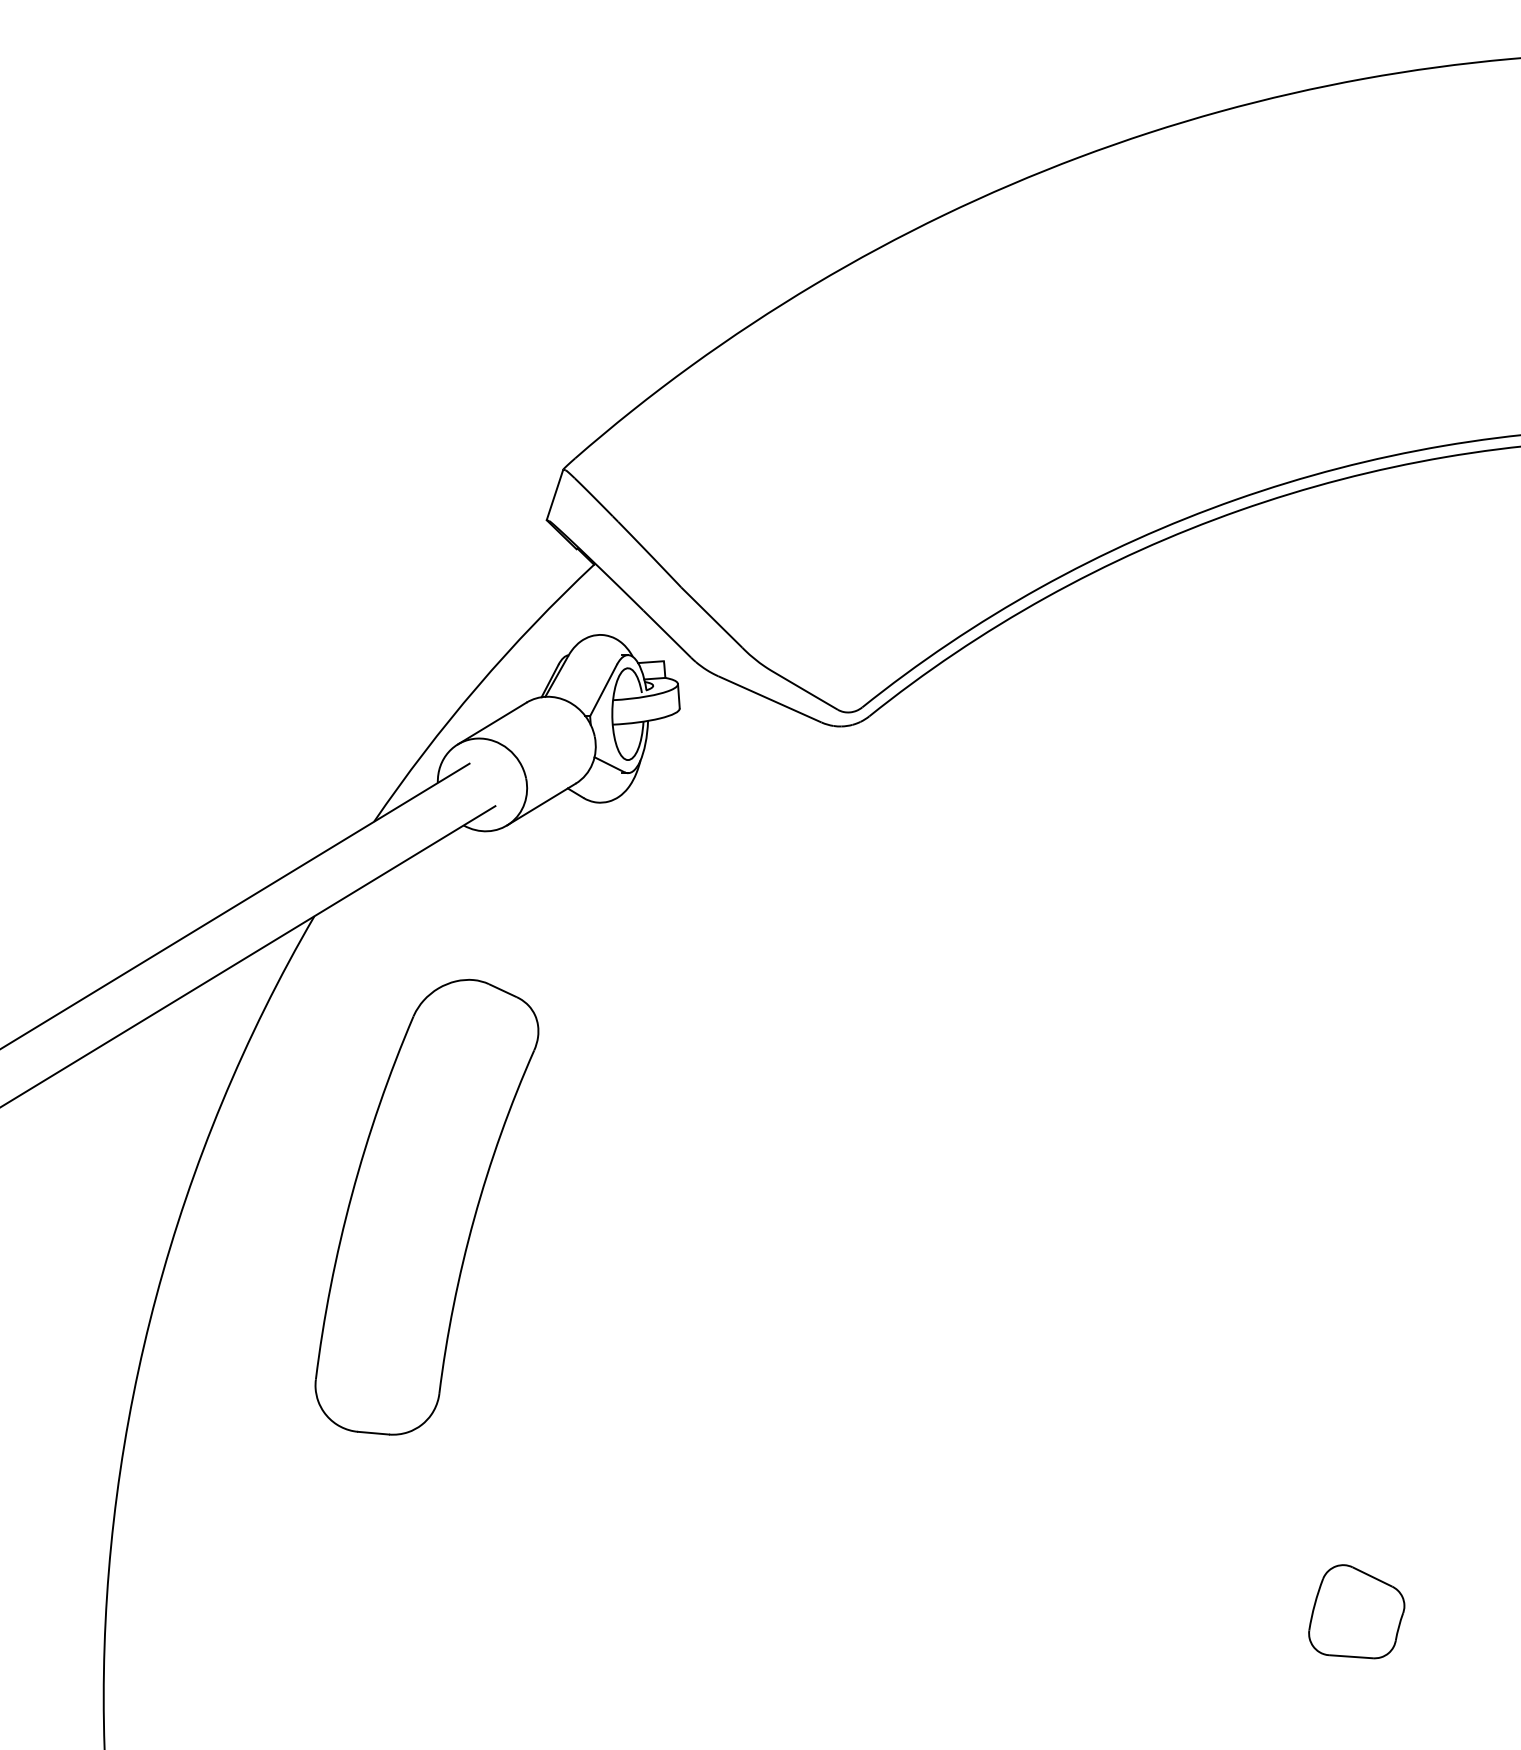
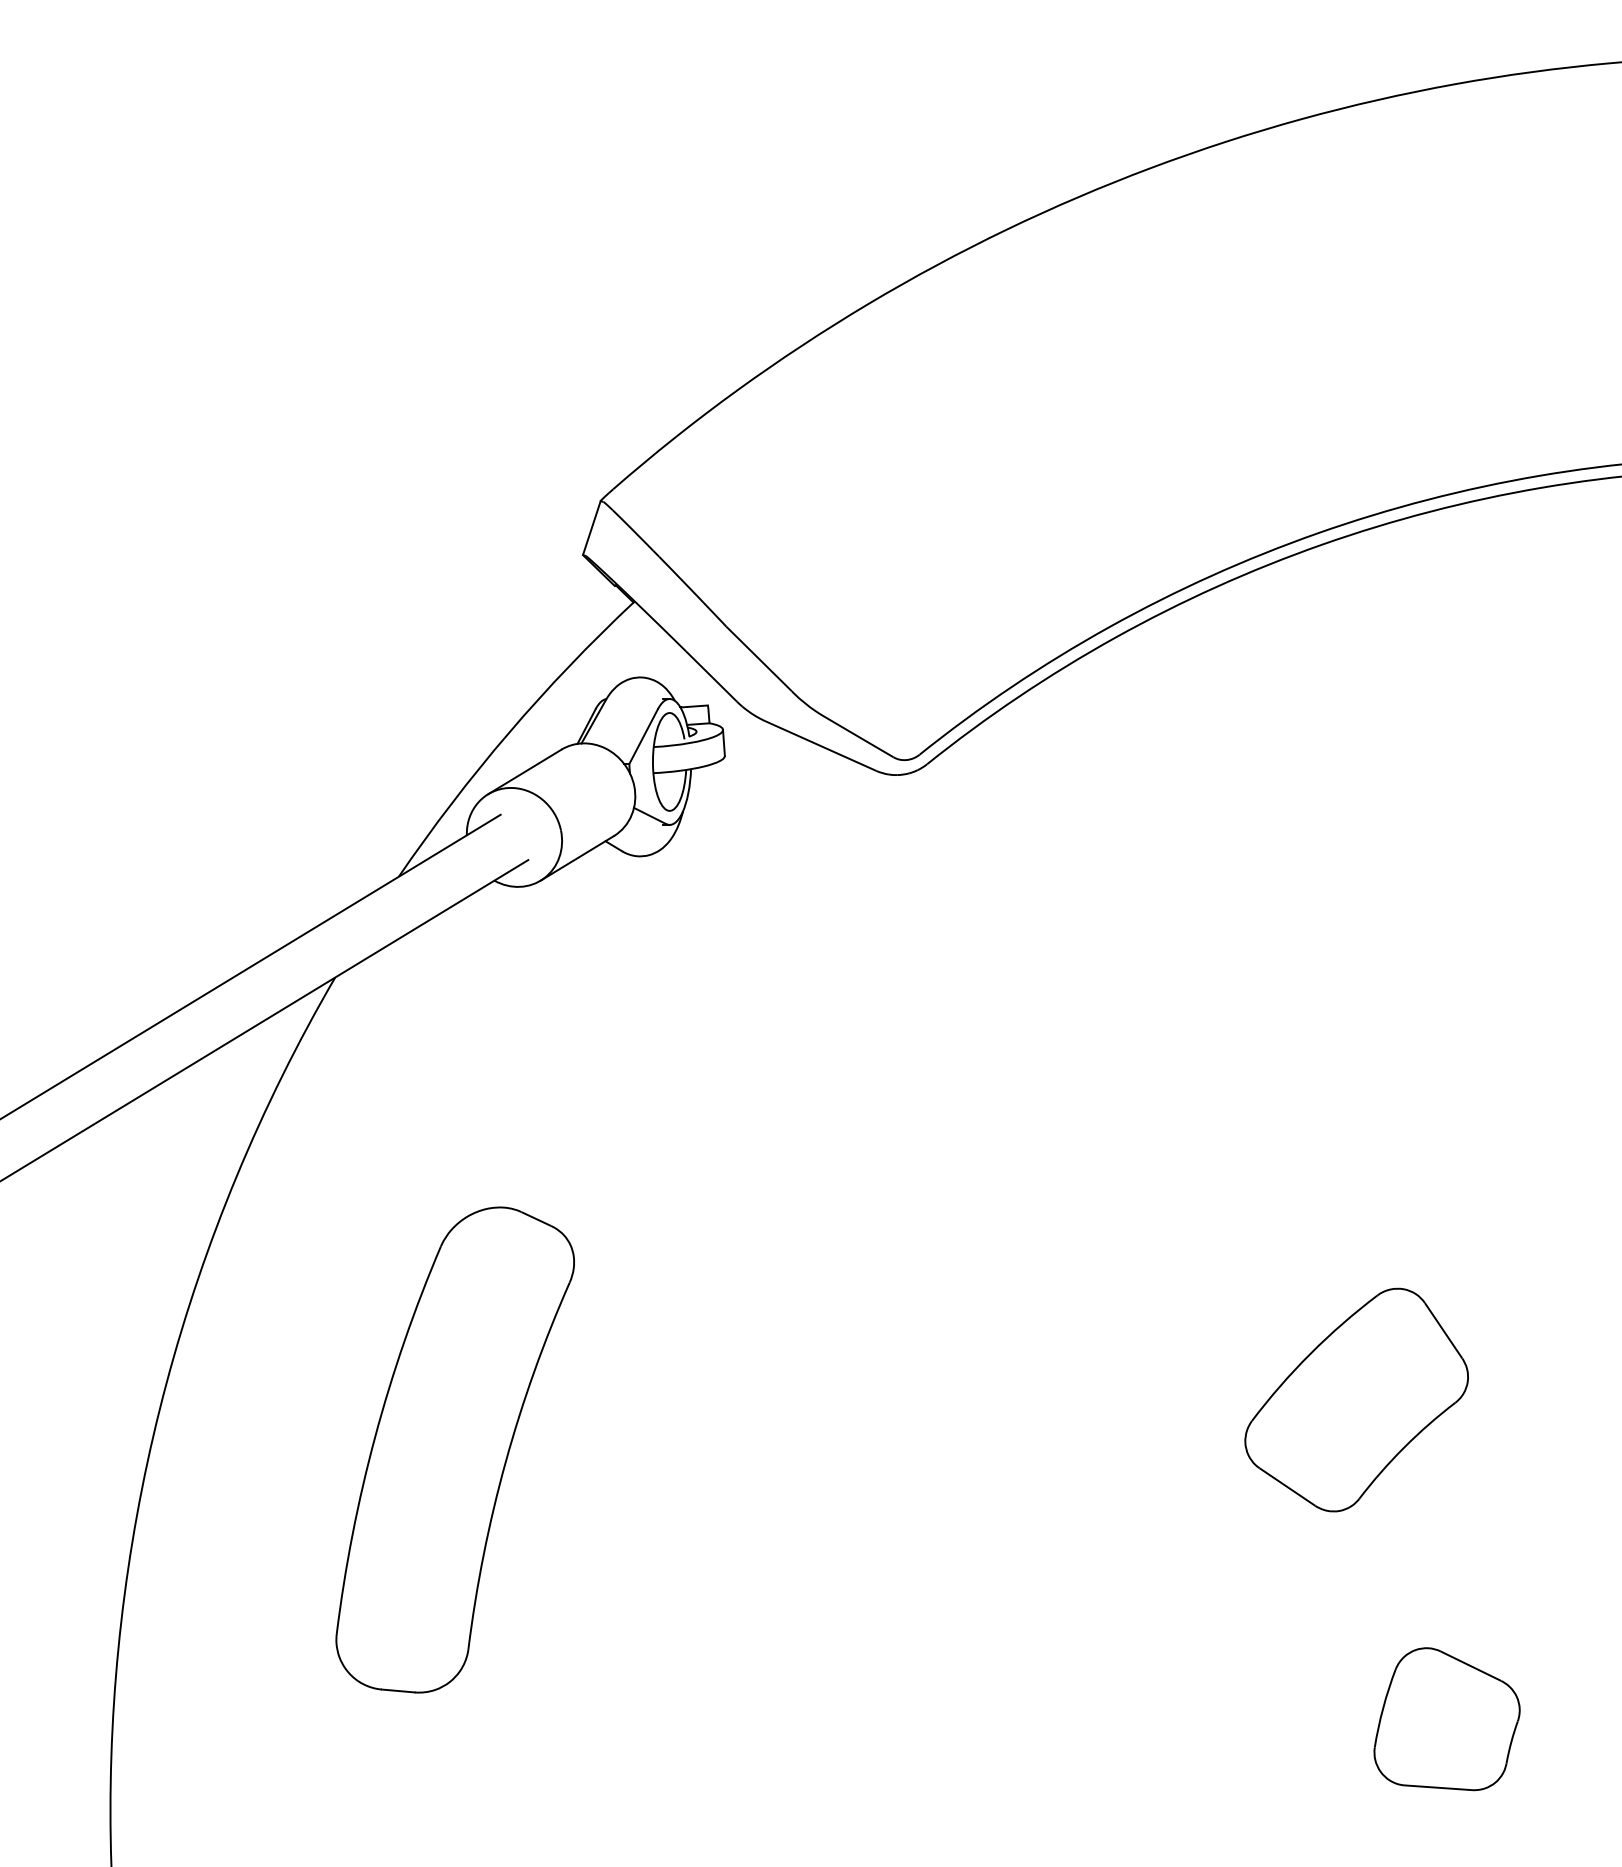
part: (426, 1206) -> (454, 1449), moved
part: (1271, 1312) -> (1356, 1400), added
part: (1356, 1611) -> (1446, 1719), size x1.43

